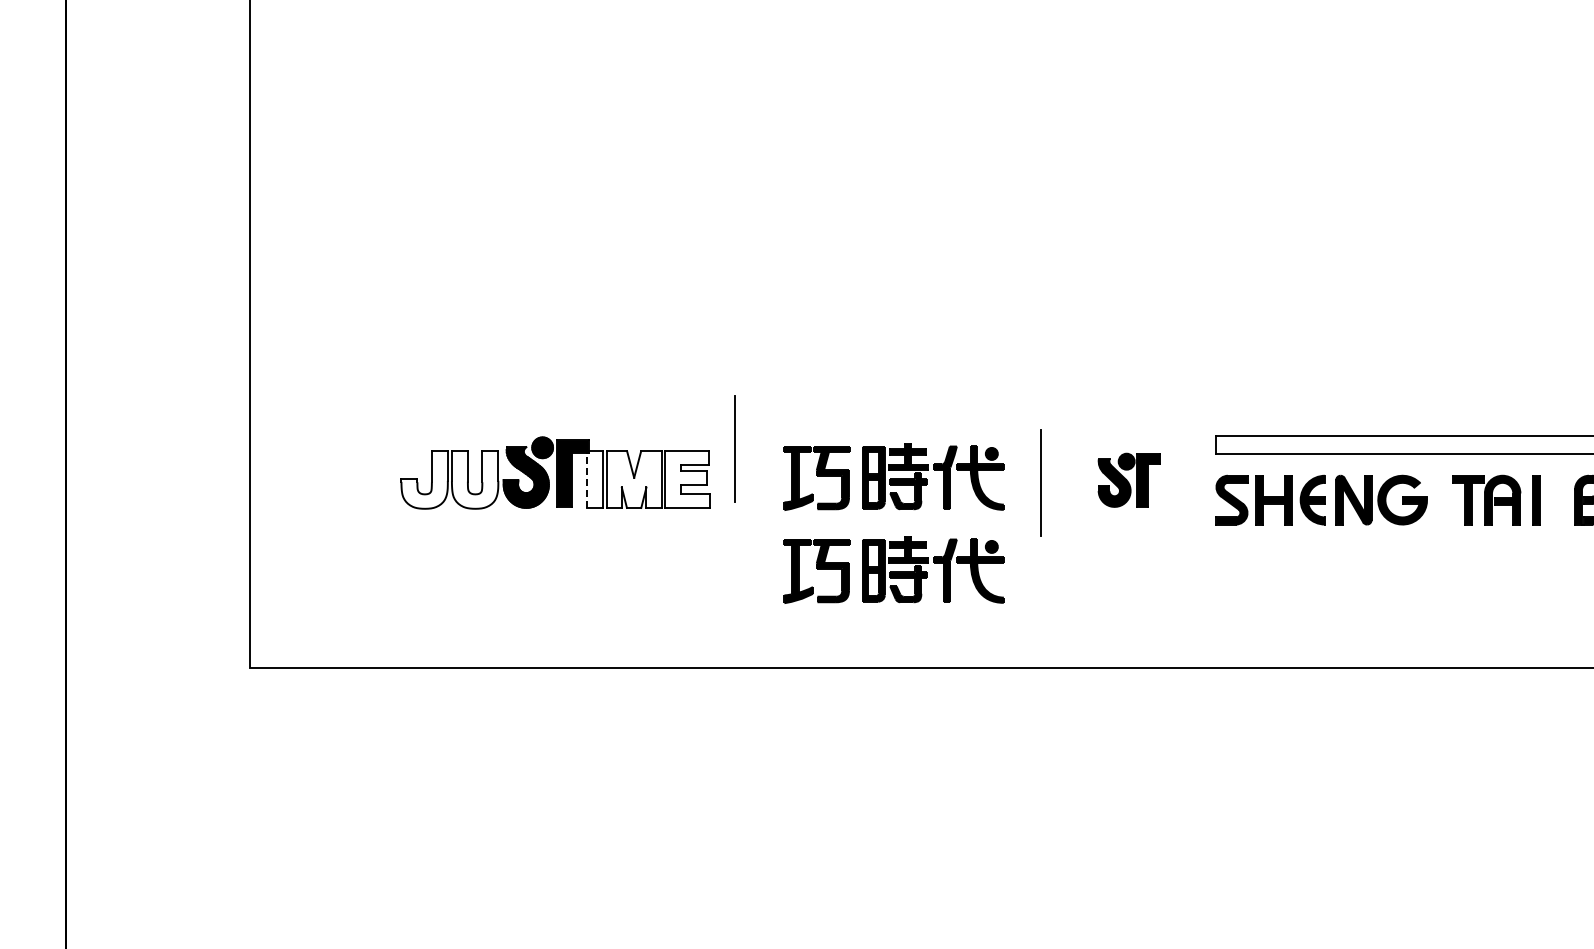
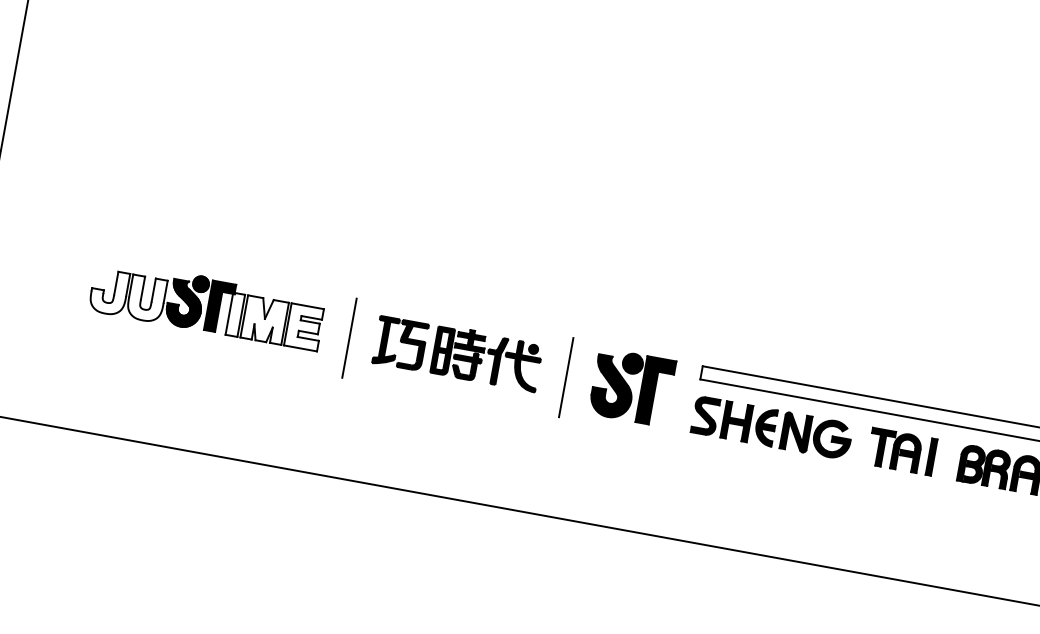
line: (734, 448) -> (349, 337), moved
line: (586, 479) -> (229, 313), dashed -> solid
part: (1129, 480) -> (632, 387), size x1.67
part: (893, 569) -> (445, 421), removed

